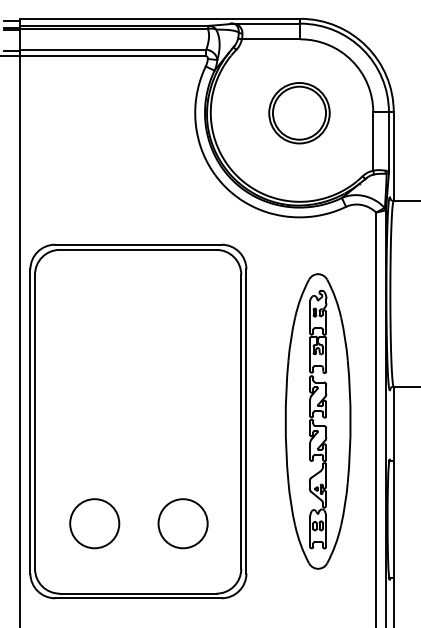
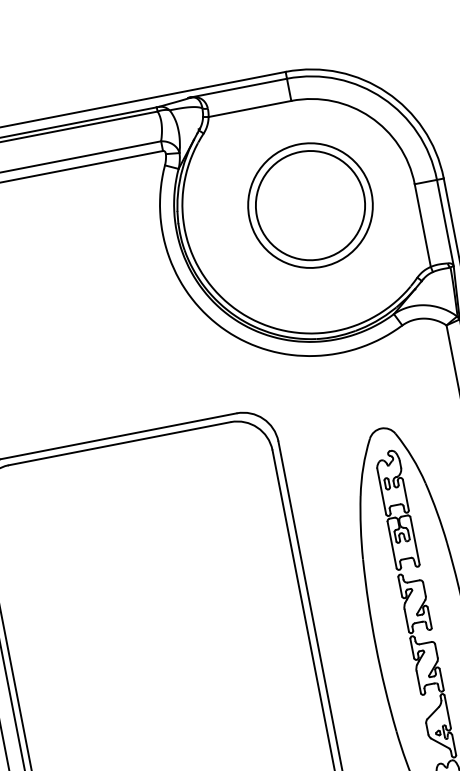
part: (299, 113) -> (310, 206), size x1.43

